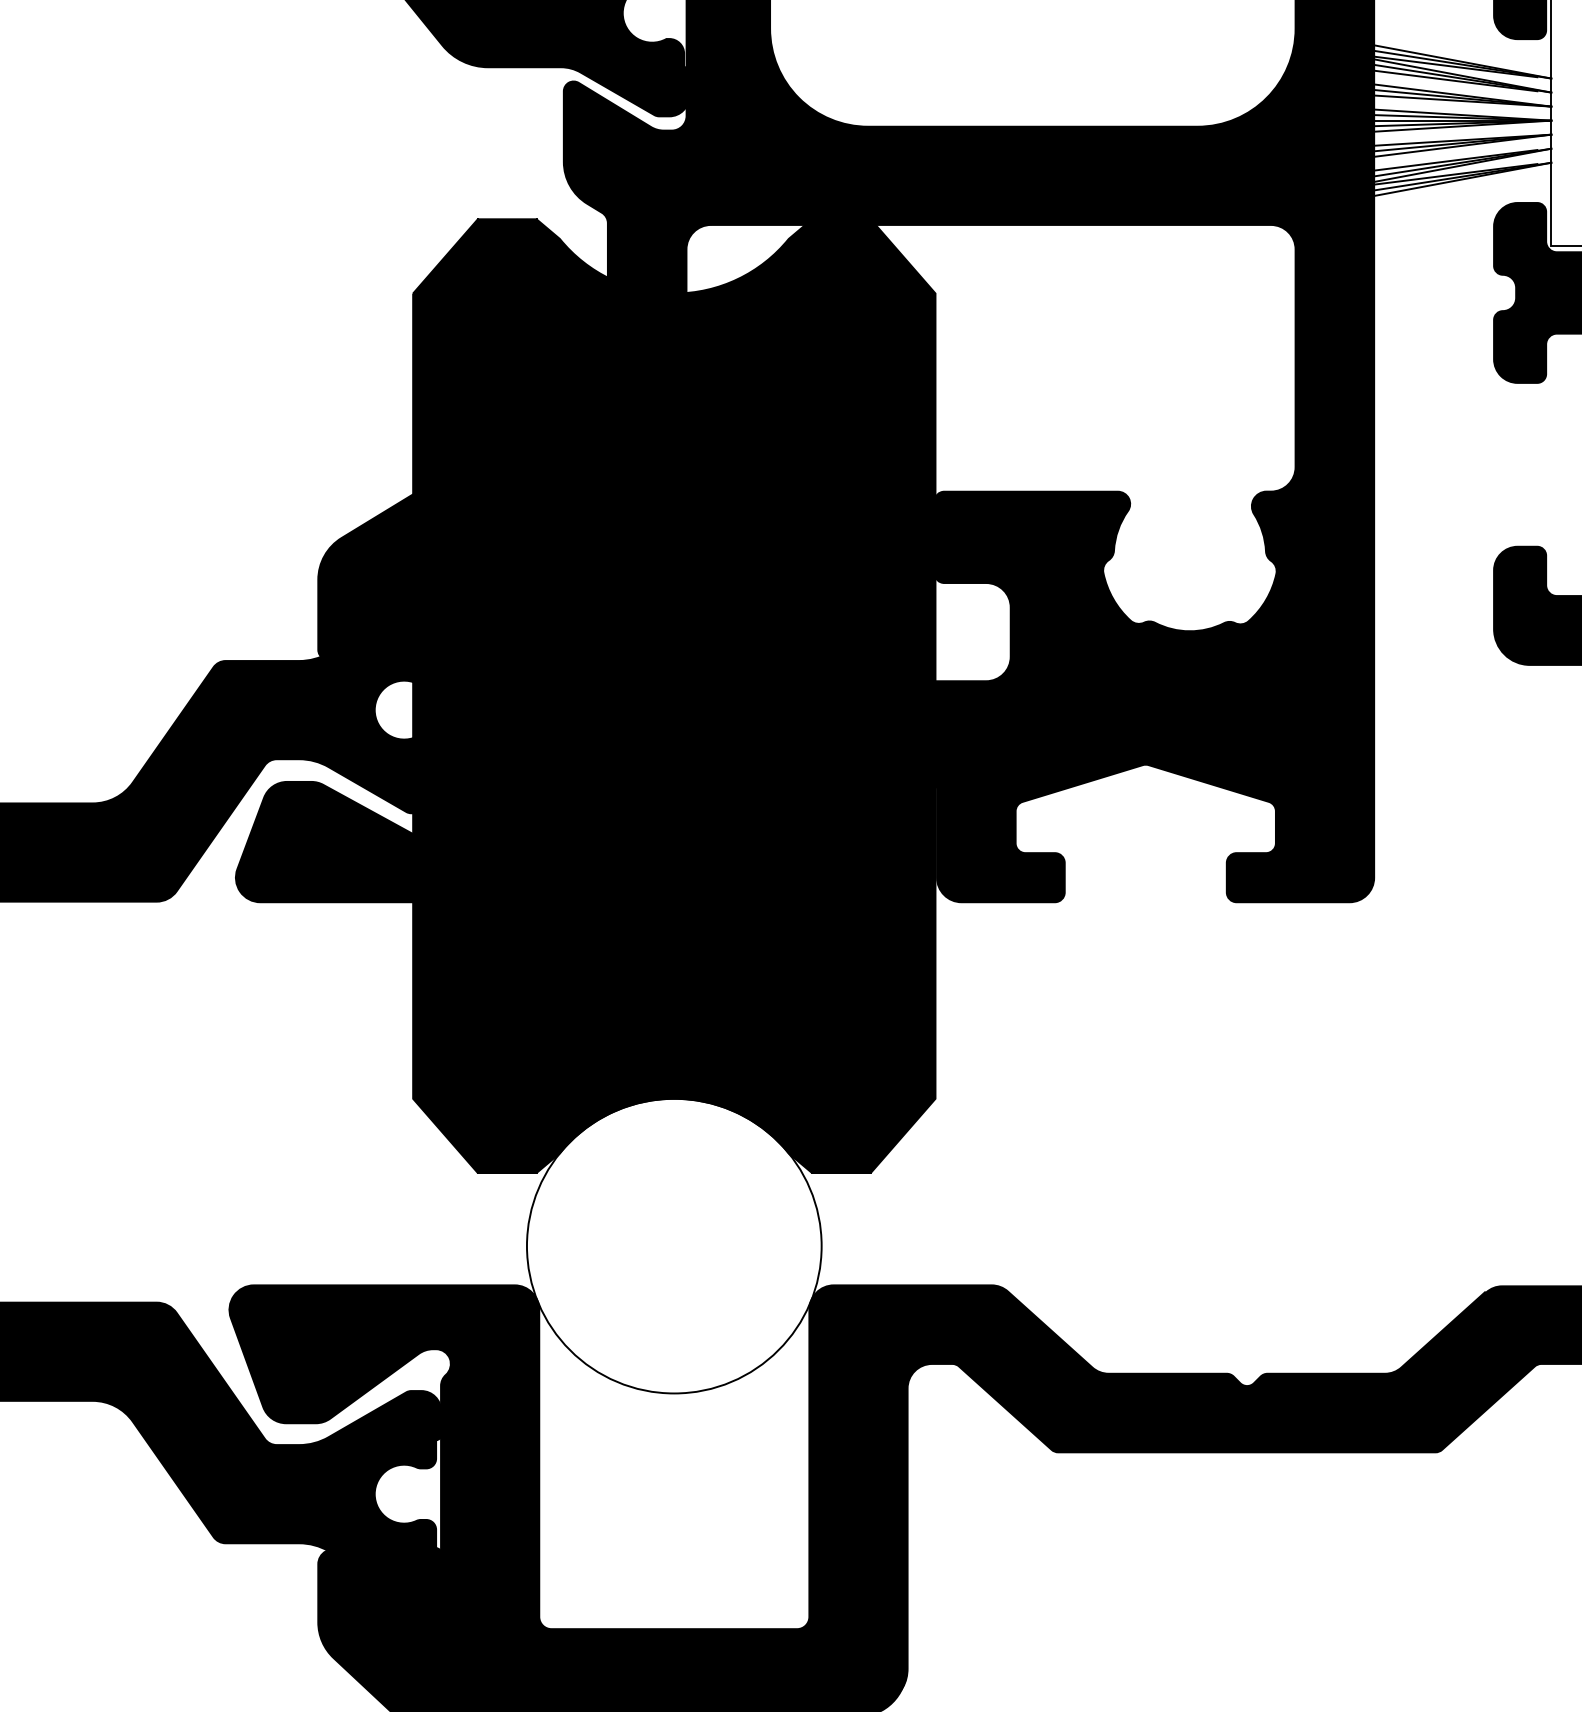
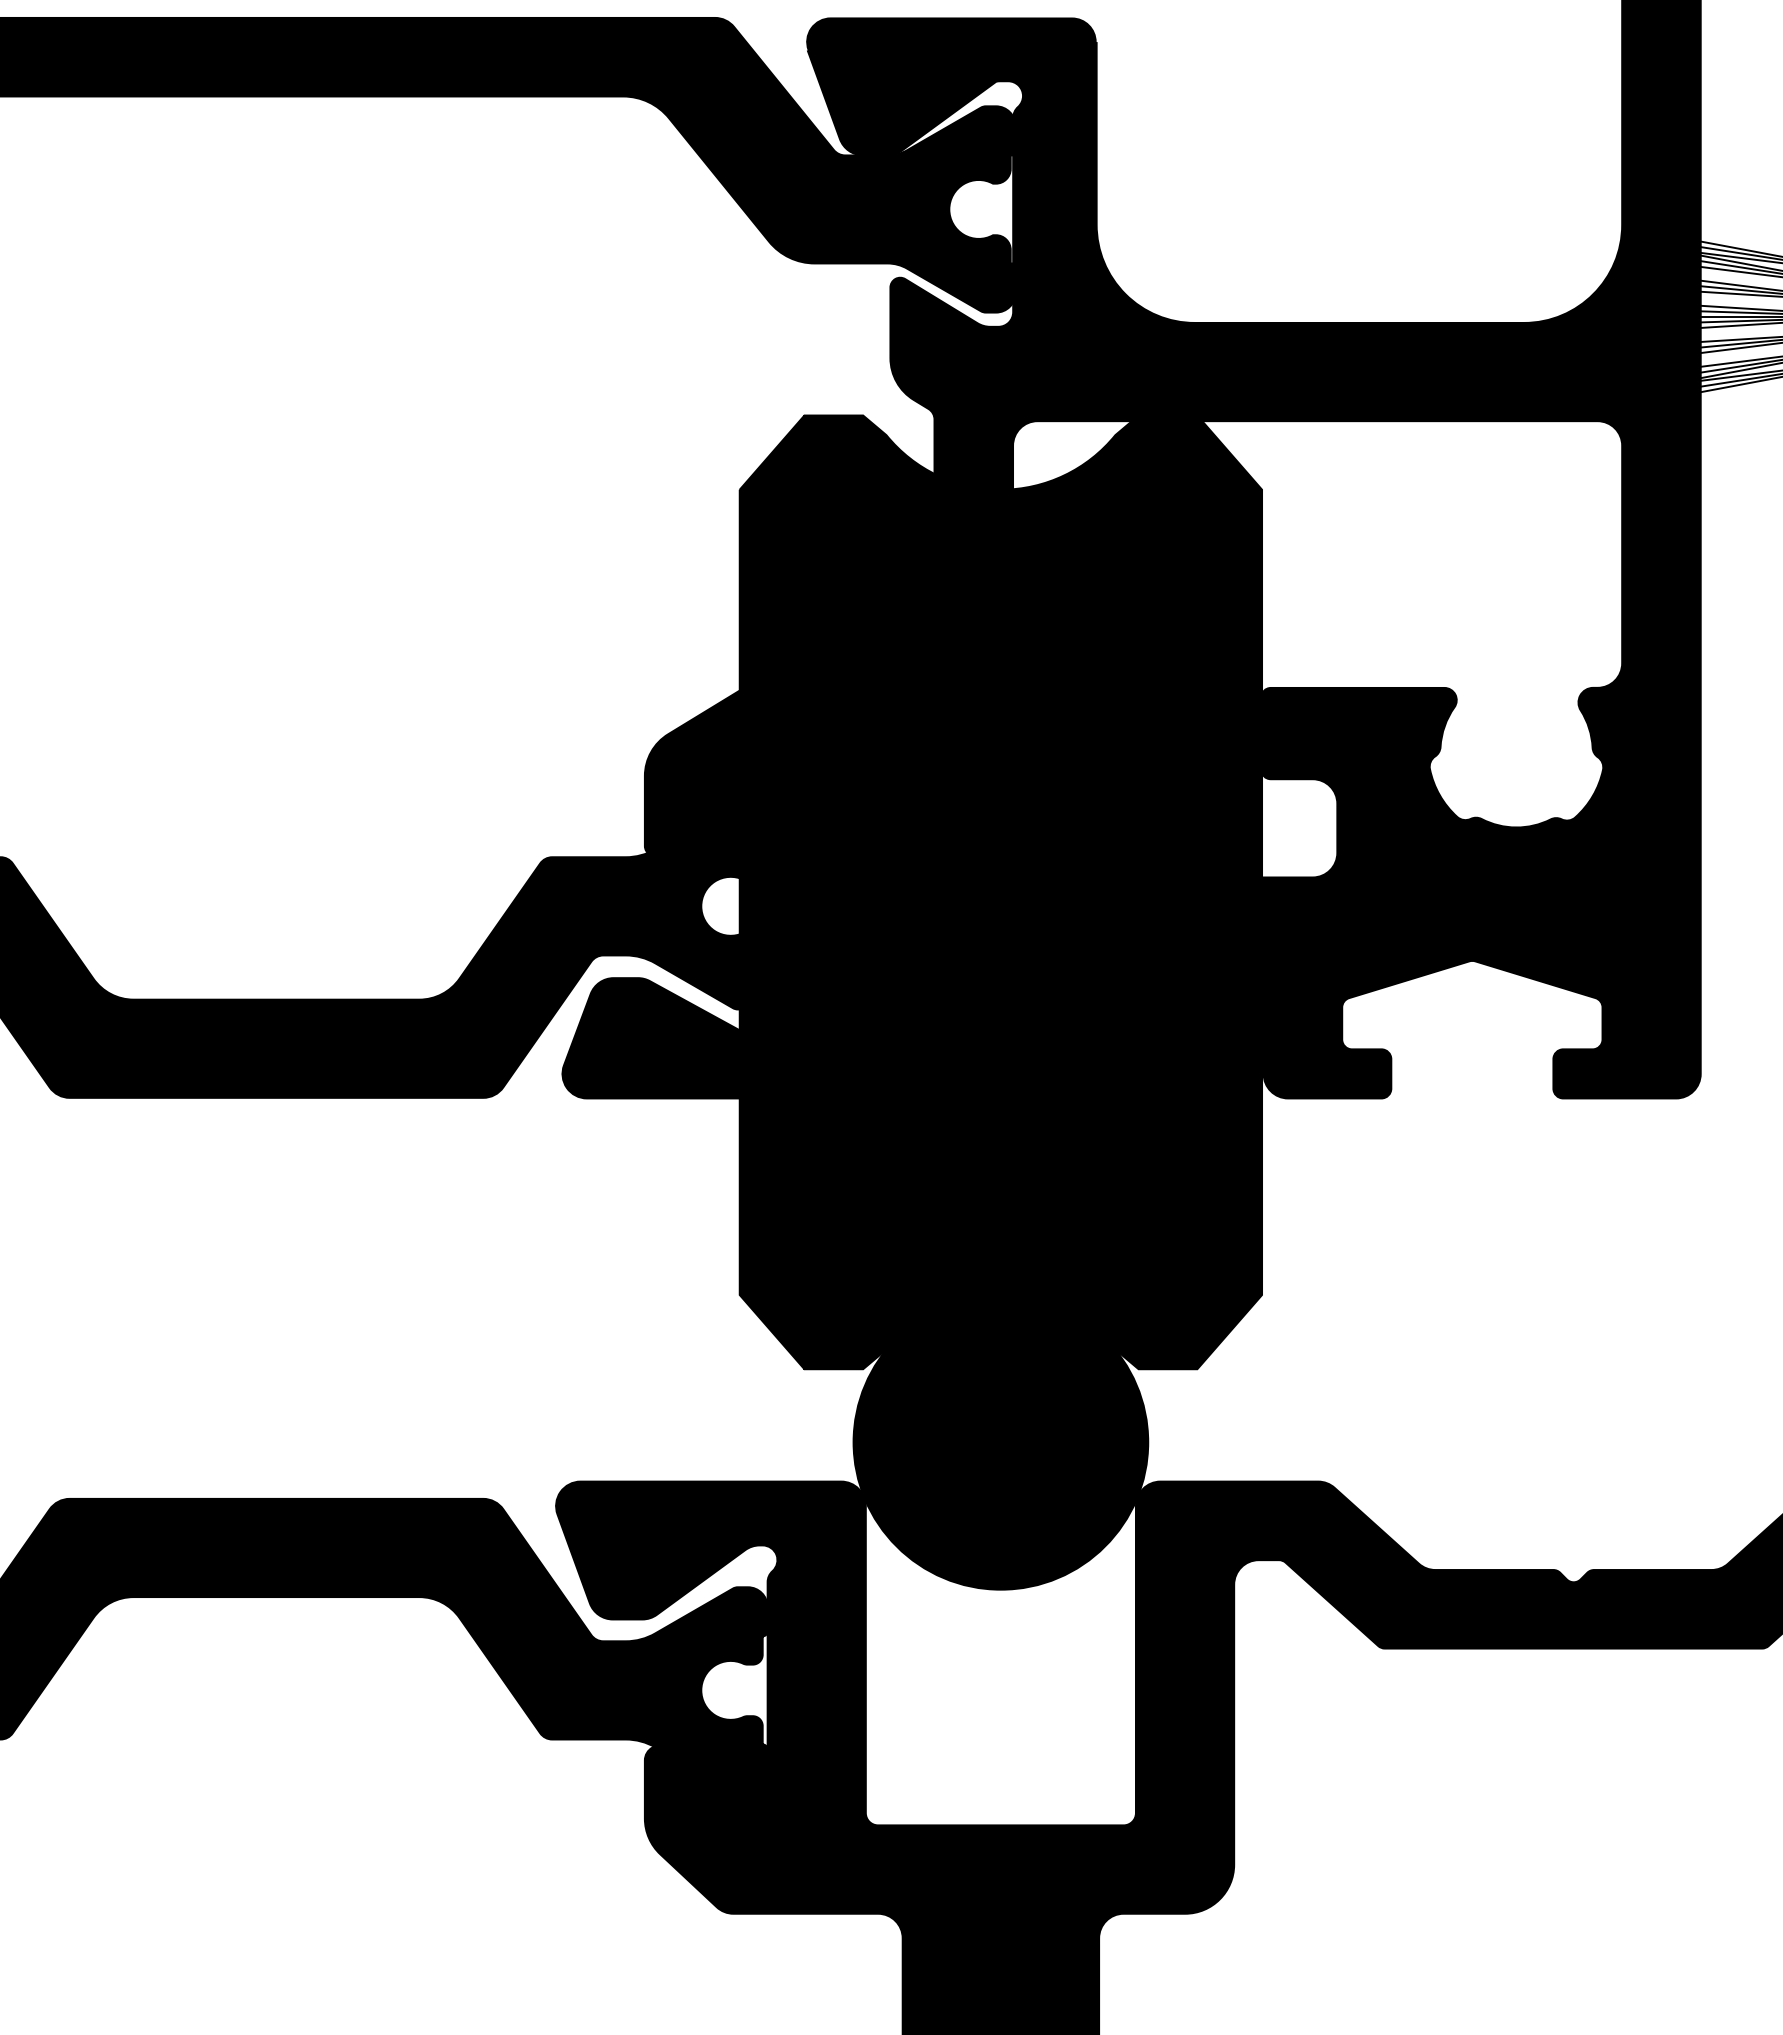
fill: (673, 1246) -> (1000, 1442), added

